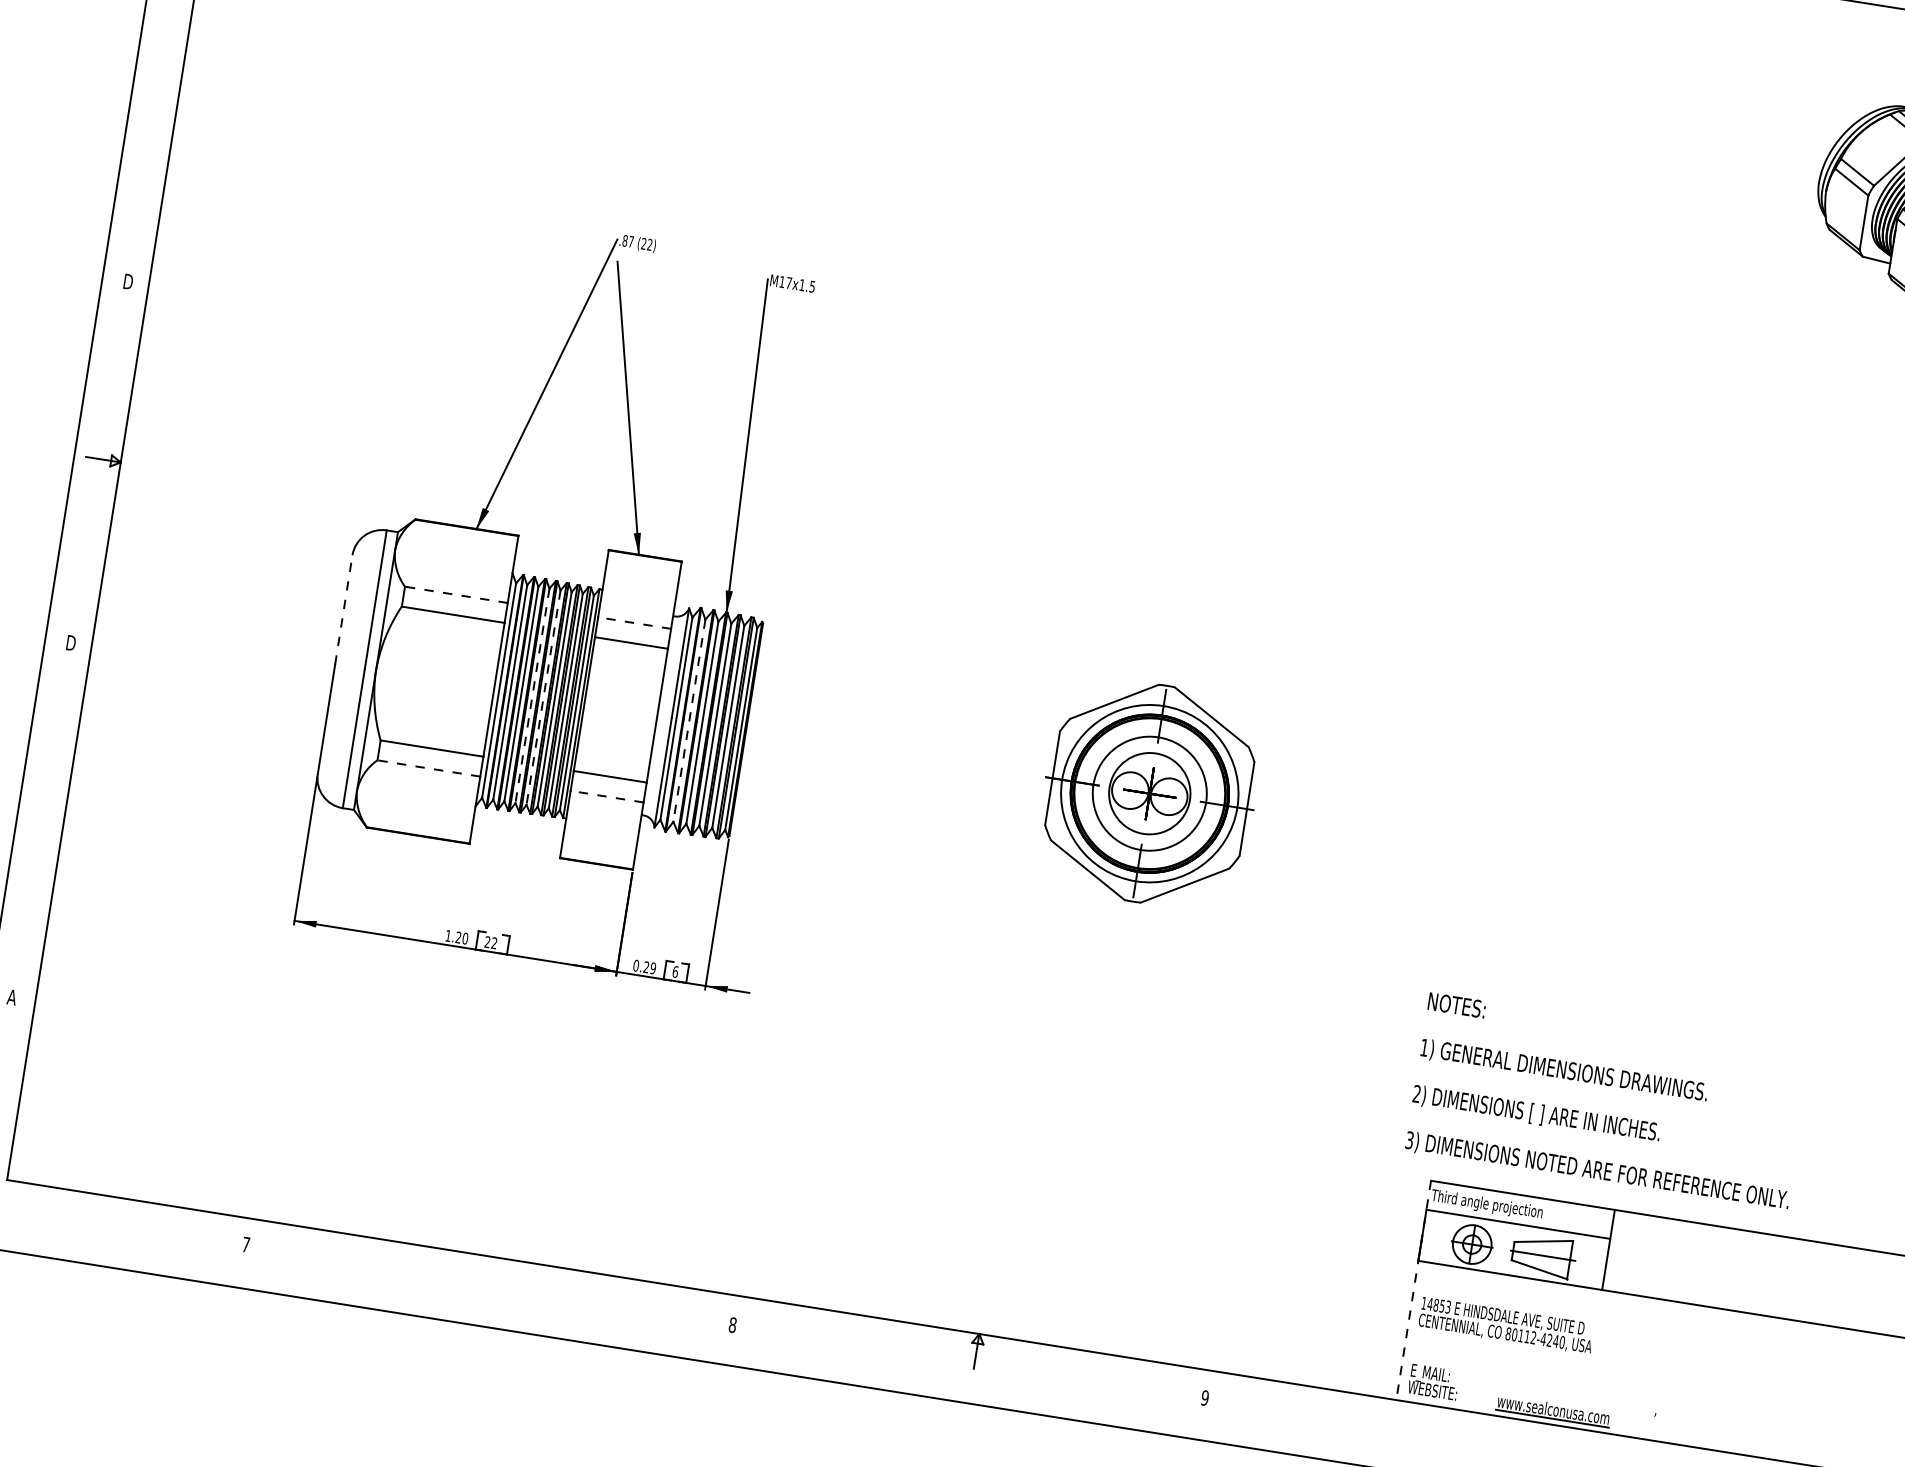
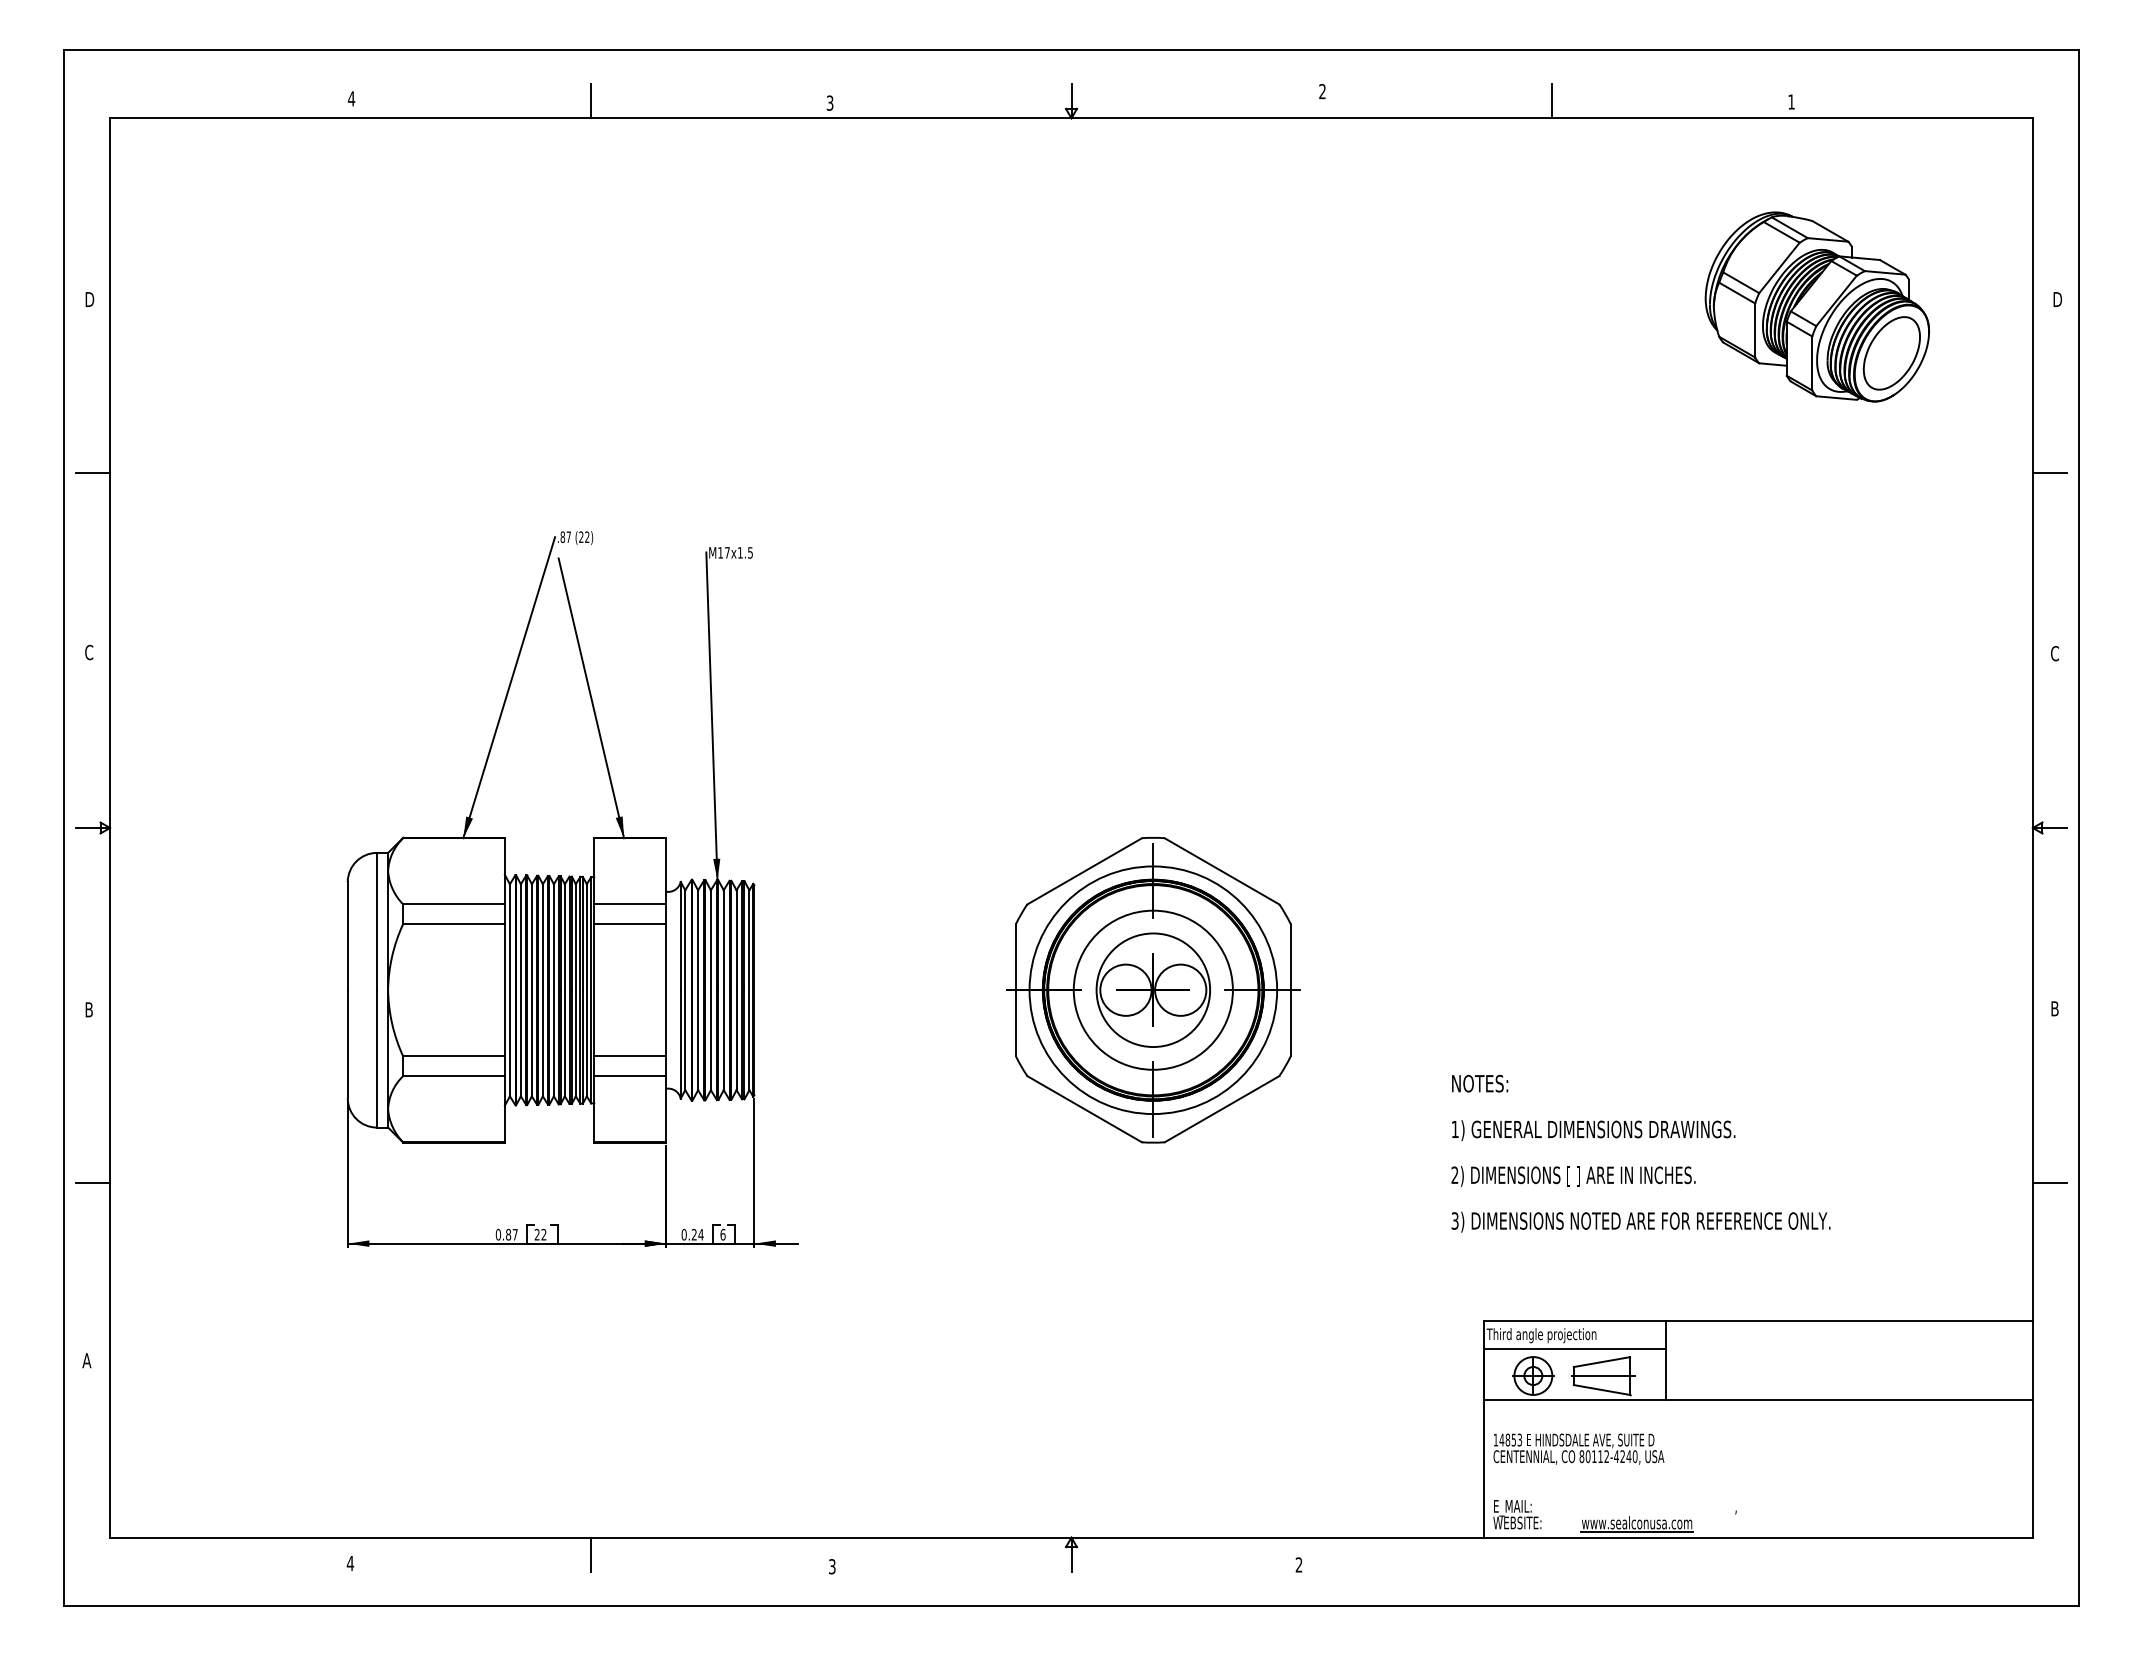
line: (159, 101) -> (92, 473), added
text: (128, 281) -> (89, 652), D -> C
line: (456, 594) -> (454, 904), dashed -> solid
line: (343, 609) -> (347, 935), dashed -> solid
line: (633, 623) -> (629, 904), dashed -> solid
text: (71, 642) -> (90, 1009), D -> B
line: (532, 696) -> (542, 990), dashed -> solid
line: (543, 697) -> (553, 990), dashed -> solid
line: (689, 721) -> (698, 990), dashed -> solid
line: (429, 768) -> (454, 1076), dashed -> solid
part: (1149, 793) -> (1153, 990), size x1.43
line: (606, 796) -> (629, 1076), dashed -> solid
line: (46, 818) -> (92, 1182), added
text: (456, 937) -> (506, 1234), 1.20 -> 0.87
text: (652, 968) -> (700, 1234), 0.29 -> 0.24
text: (1607, 1101) -> (1640, 1153), moved
text: (246, 1244) -> (350, 1563), 7 -> 4
line: (490, 1274) -> (590, 1554), added
line: (1413, 1289) -> (1483, 1428), dashed -> solid
text: (733, 1324) -> (832, 1566), 8 -> 3
text: (1204, 1397) -> (1298, 1564), 9 -> 2

